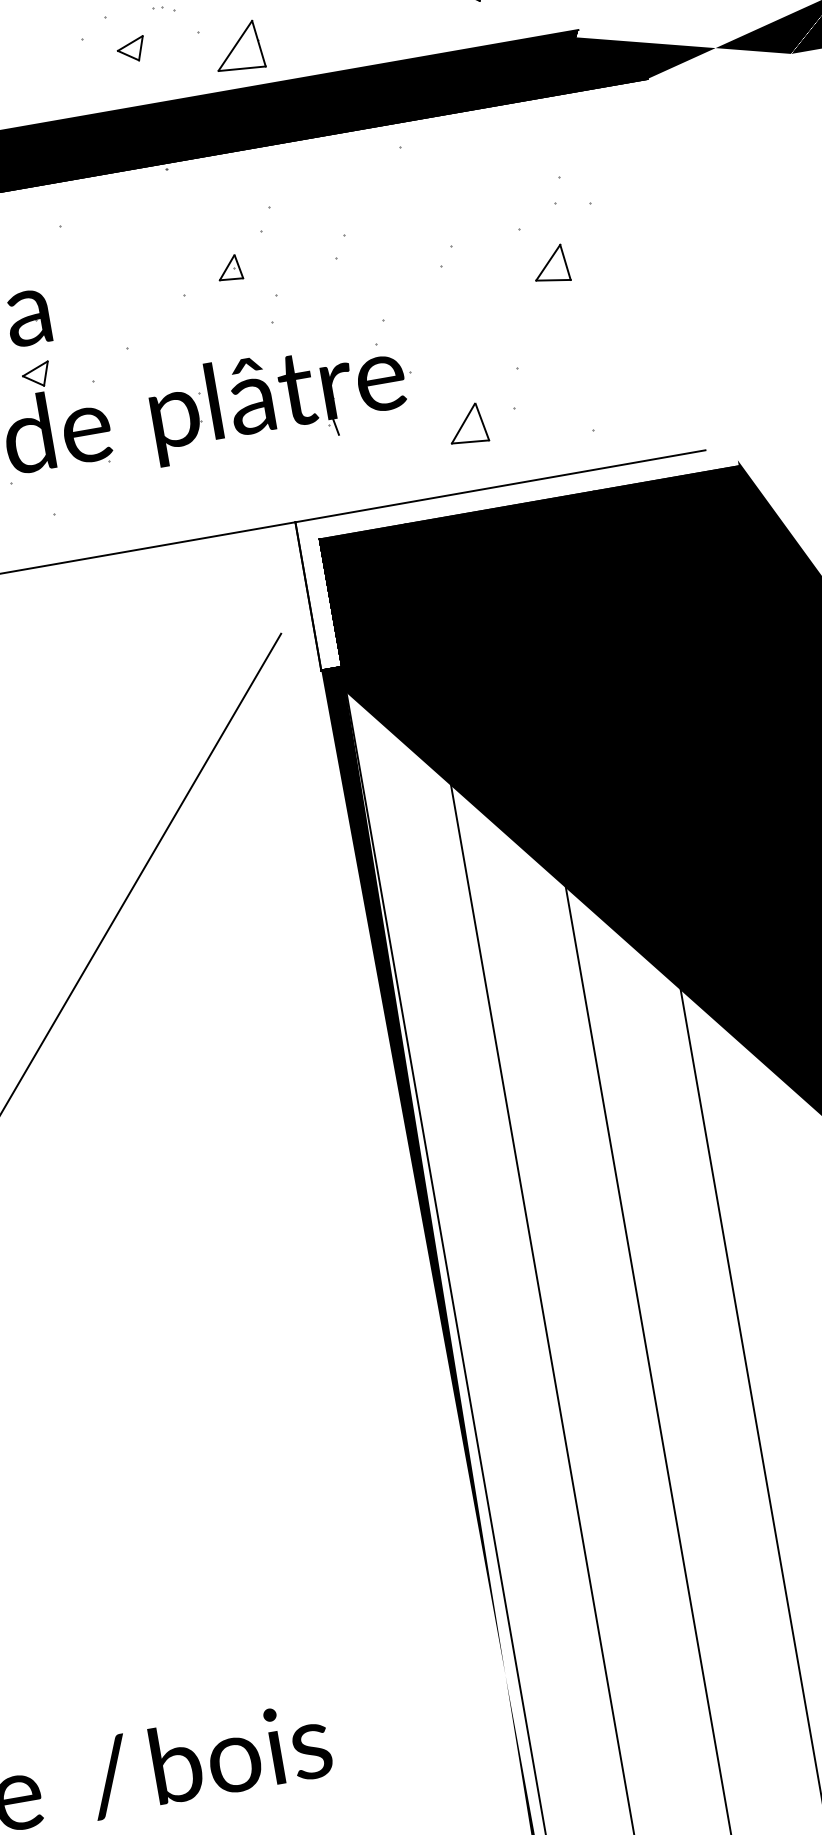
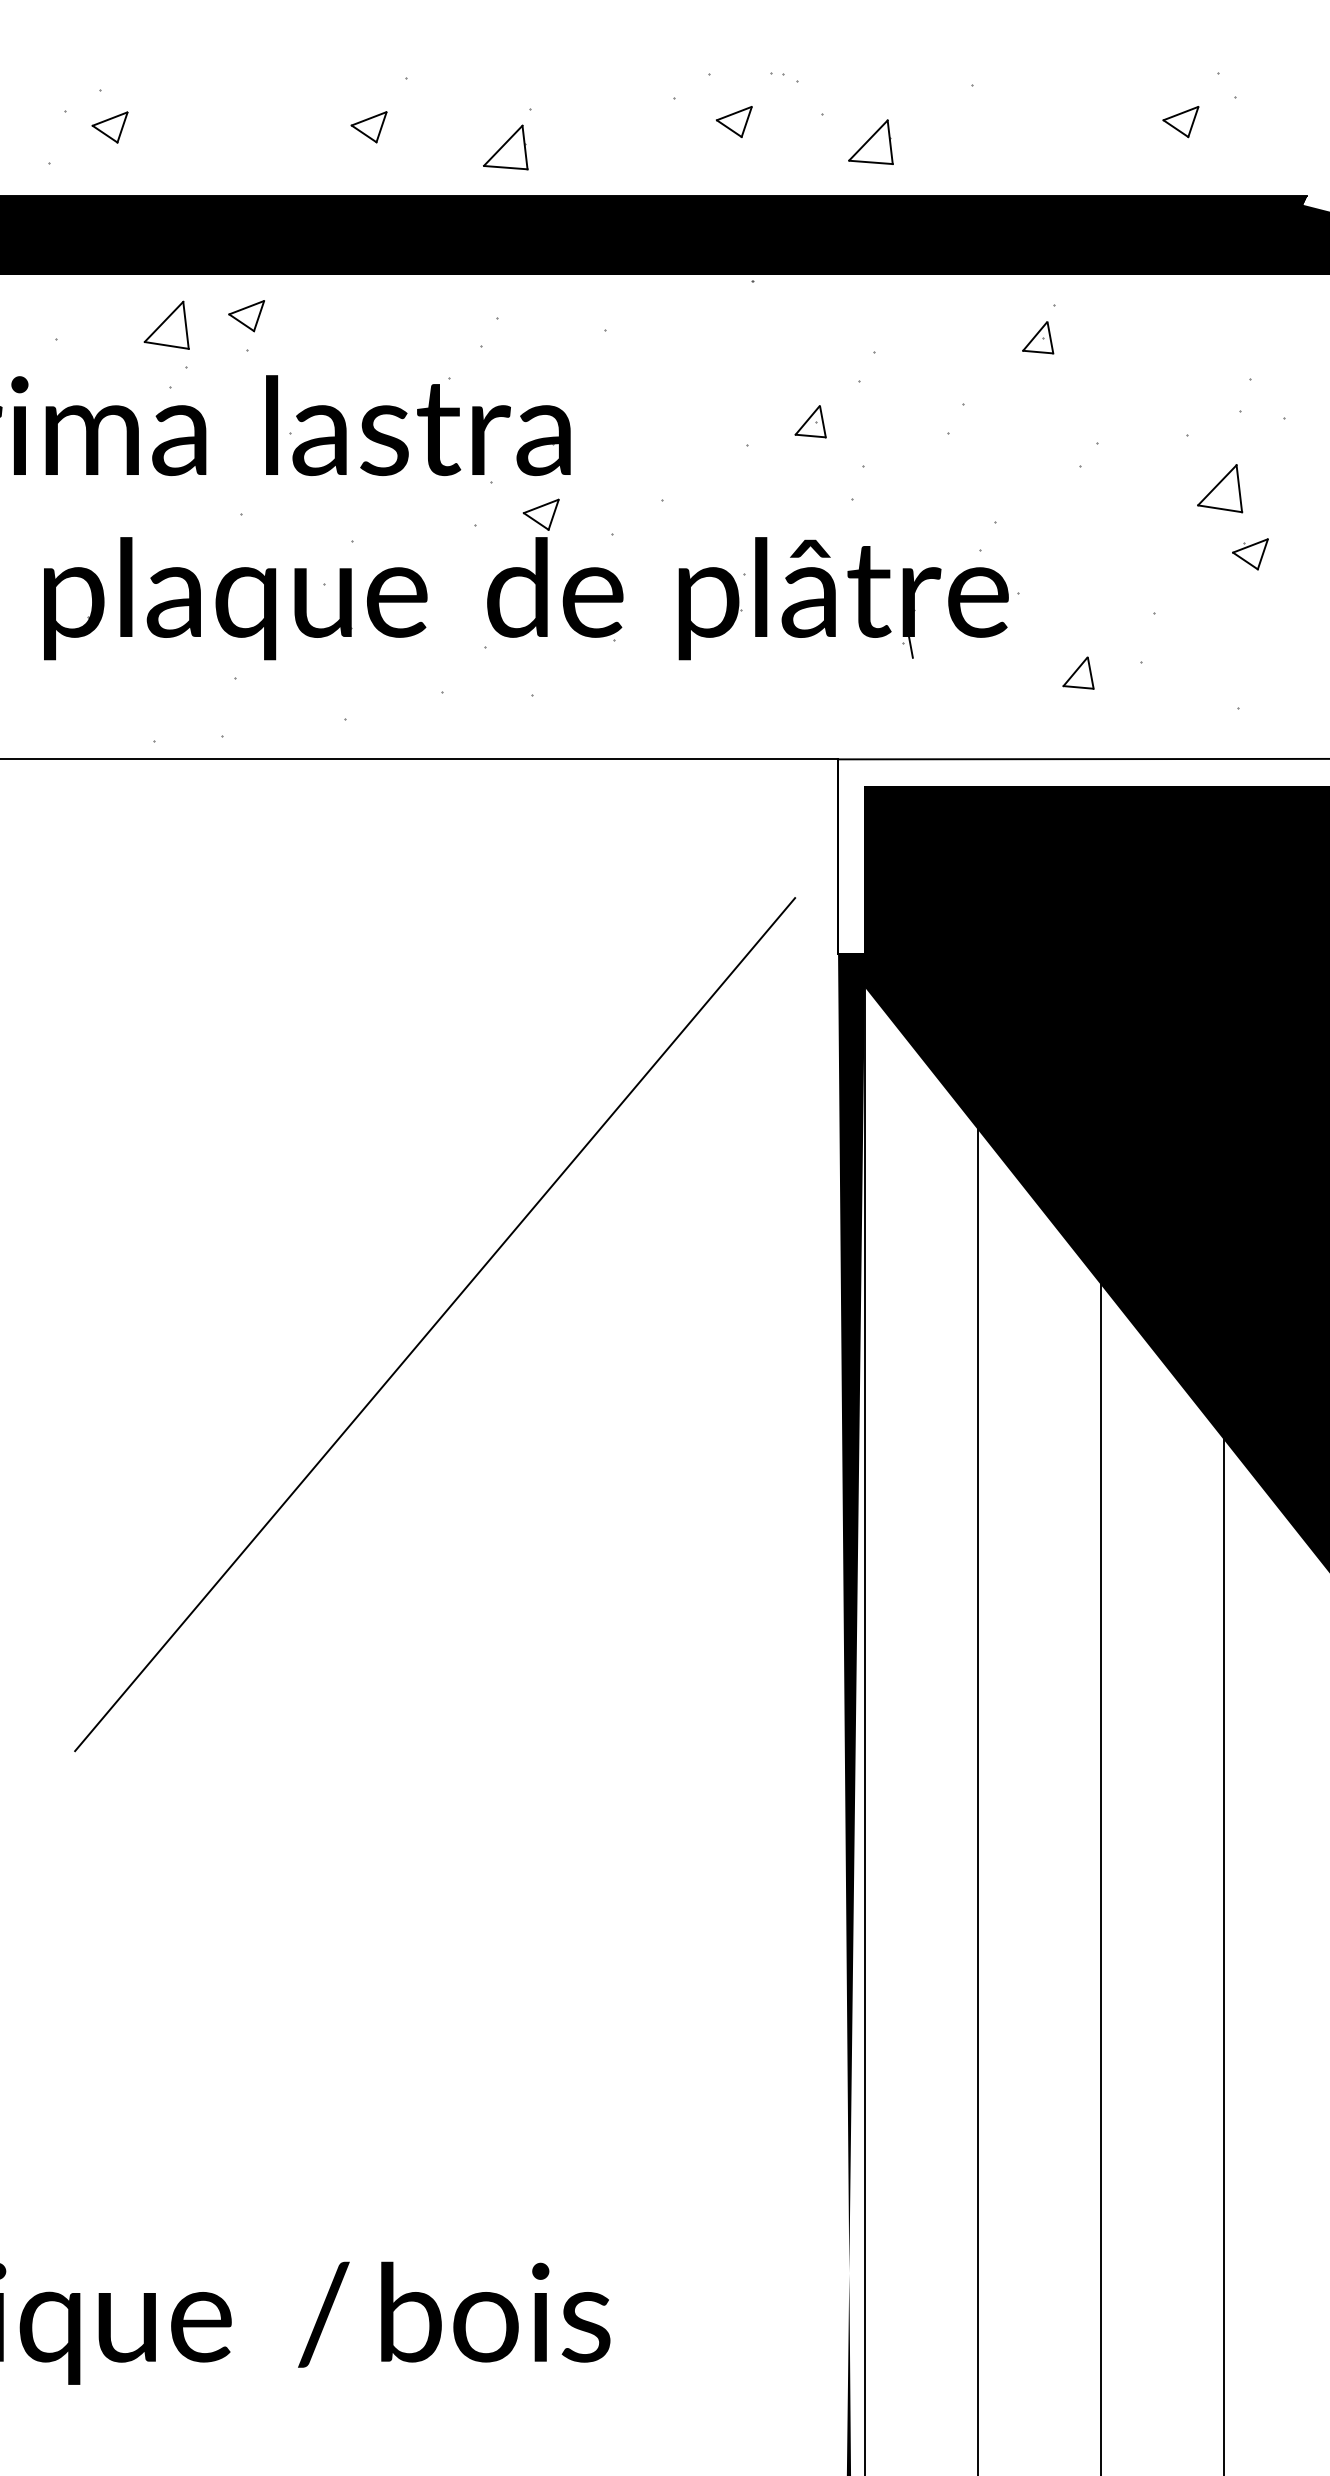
part: (237, 46) -> (870, 141), size x0.71
part: (392, 173) -> (1038, 337), added
part: (582, 311) -> (1250, 554), added
part: (467, 423) -> (1078, 672), size x0.62

